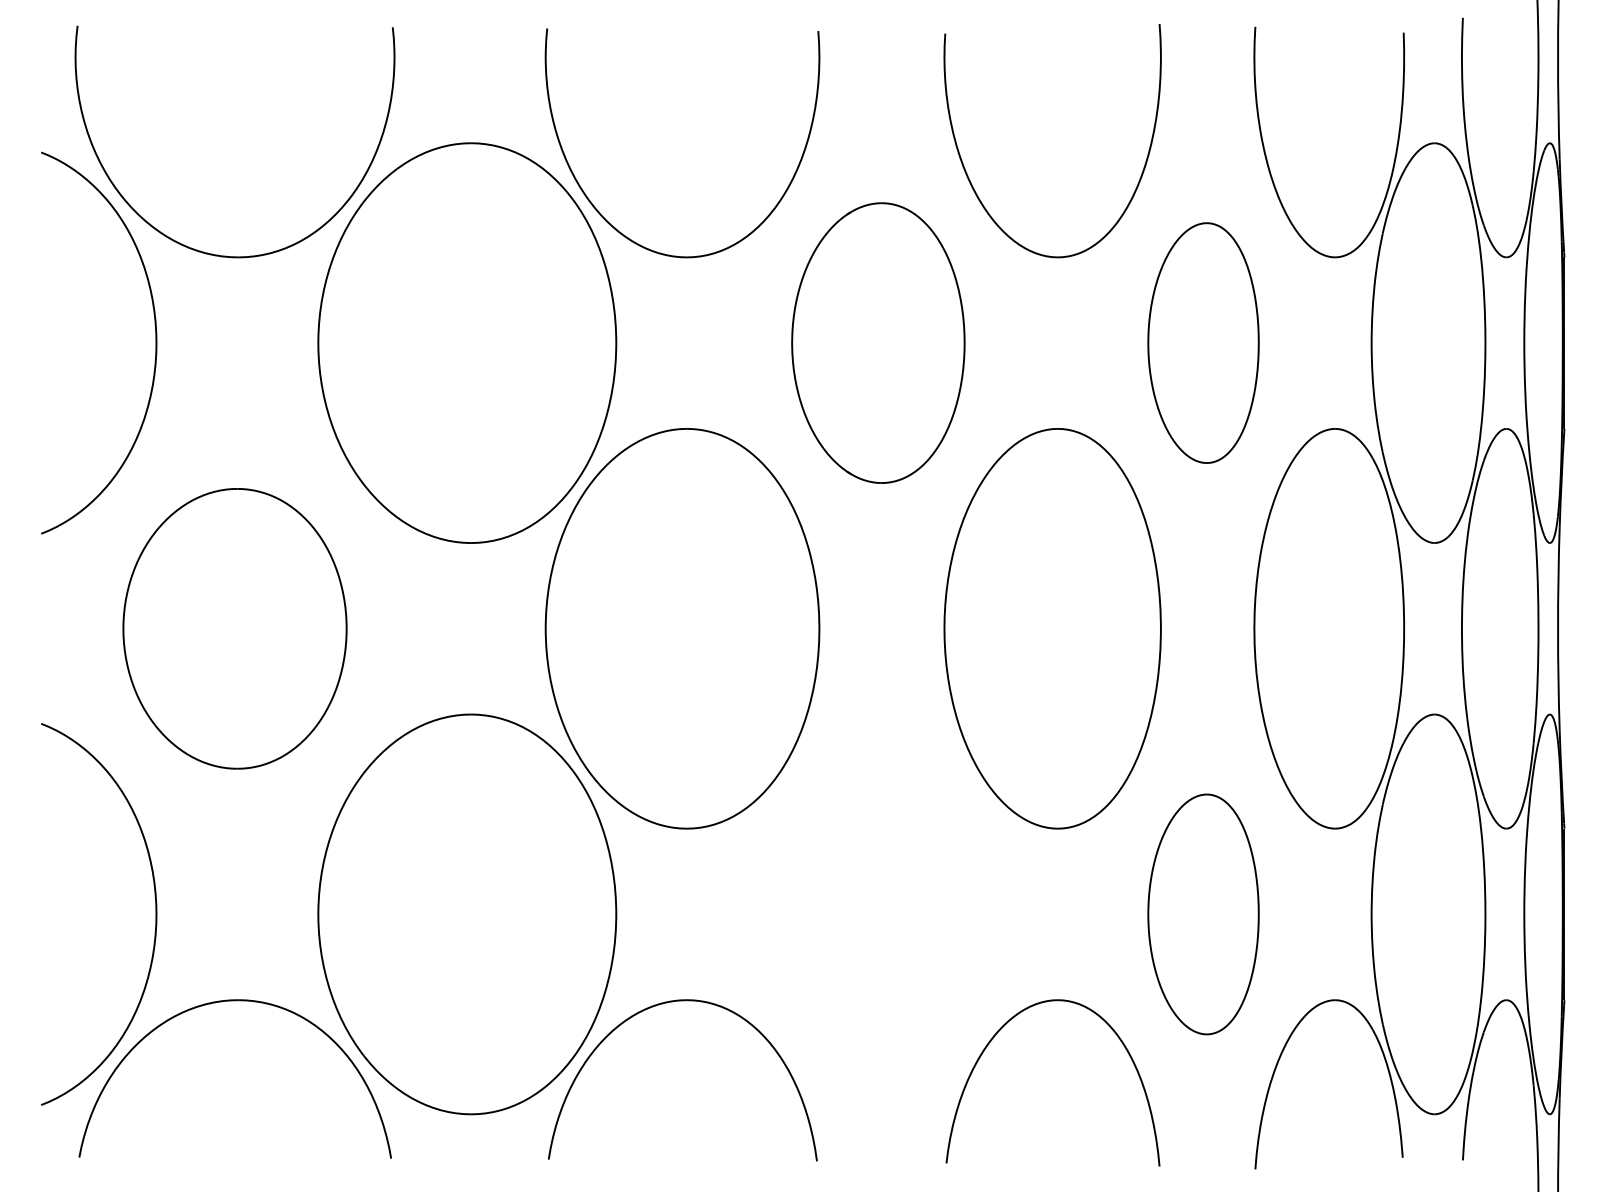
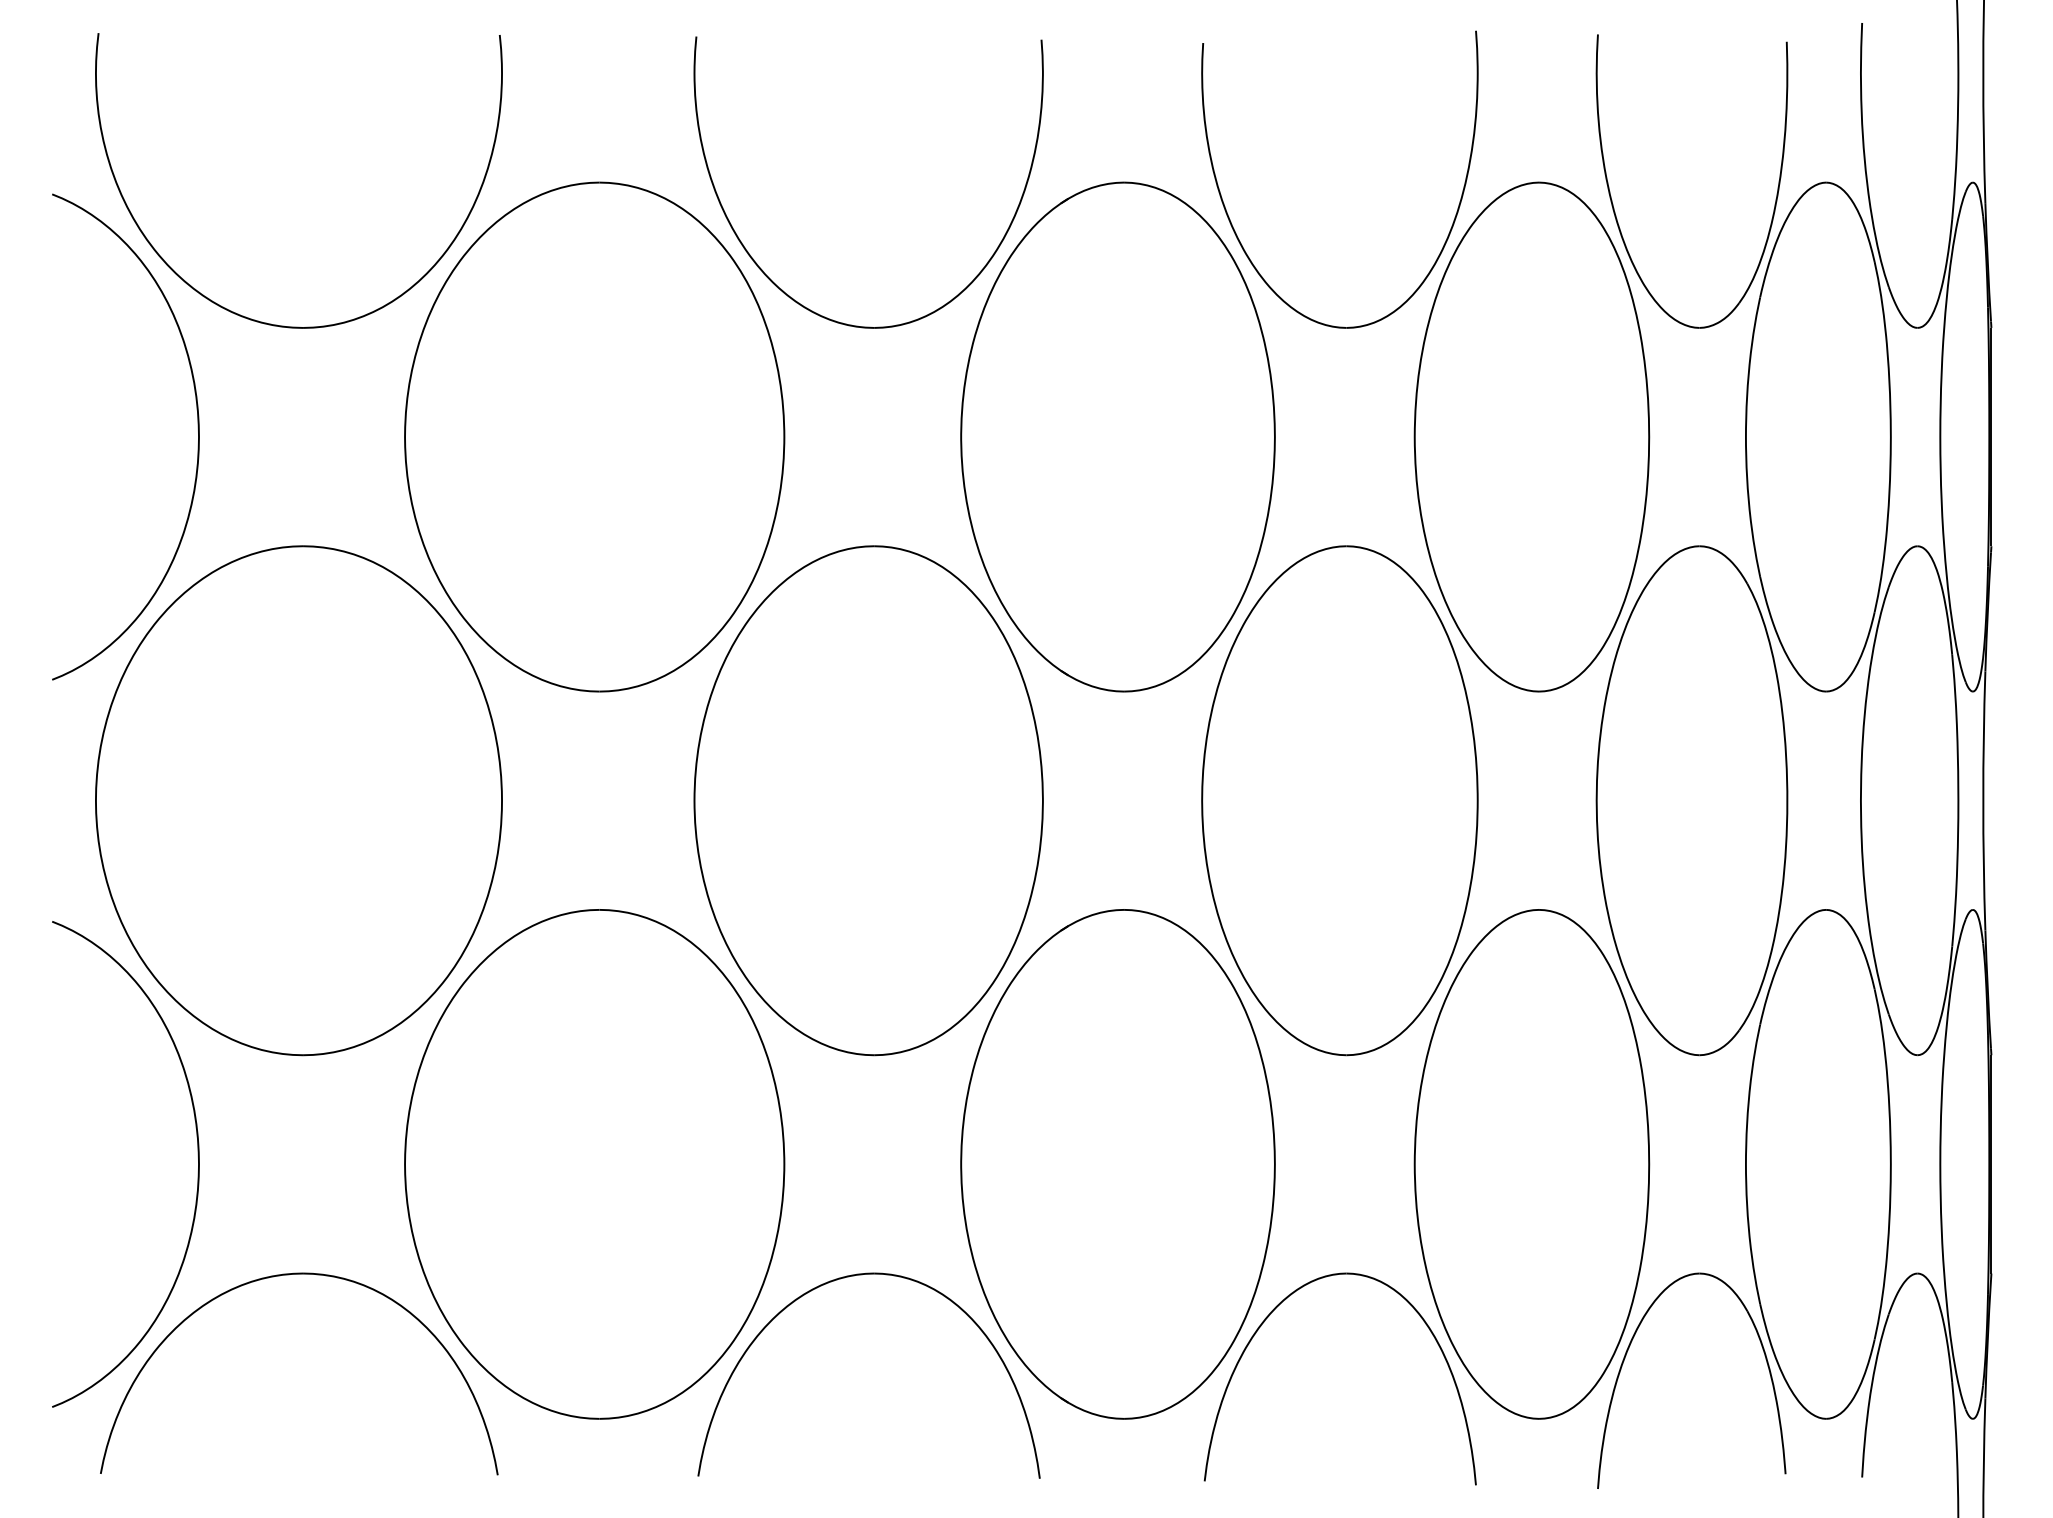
part: (877, 342) -> (1117, 436), size x1.43
part: (1203, 342) -> (1531, 436), size x1.67
part: (234, 628) -> (298, 800), size x1.43
part: (877, 914) -> (1117, 1164), added
part: (1203, 914) -> (1531, 1164), size x1.67

